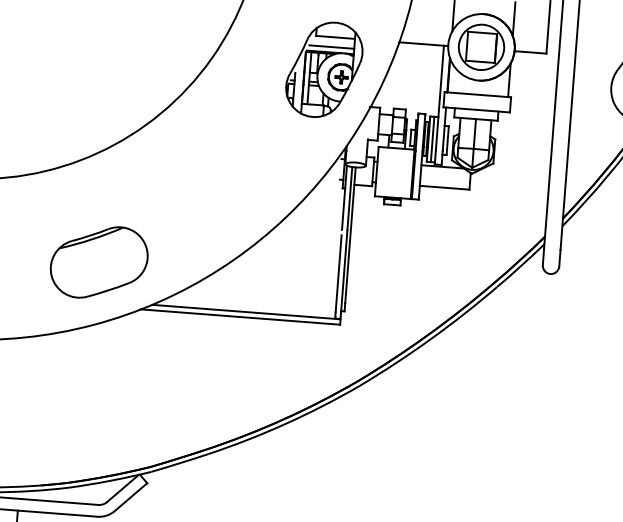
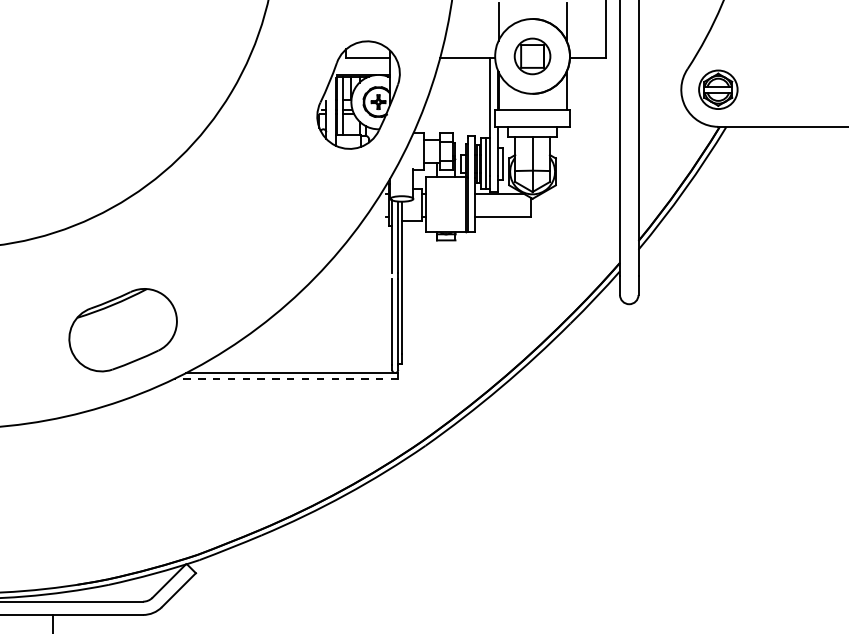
line: (331, 47) -> (364, 69), removed
part: (481, 47) -> (532, 56), size x0.7
line: (240, 317) -> (285, 379), solid -> dashed

